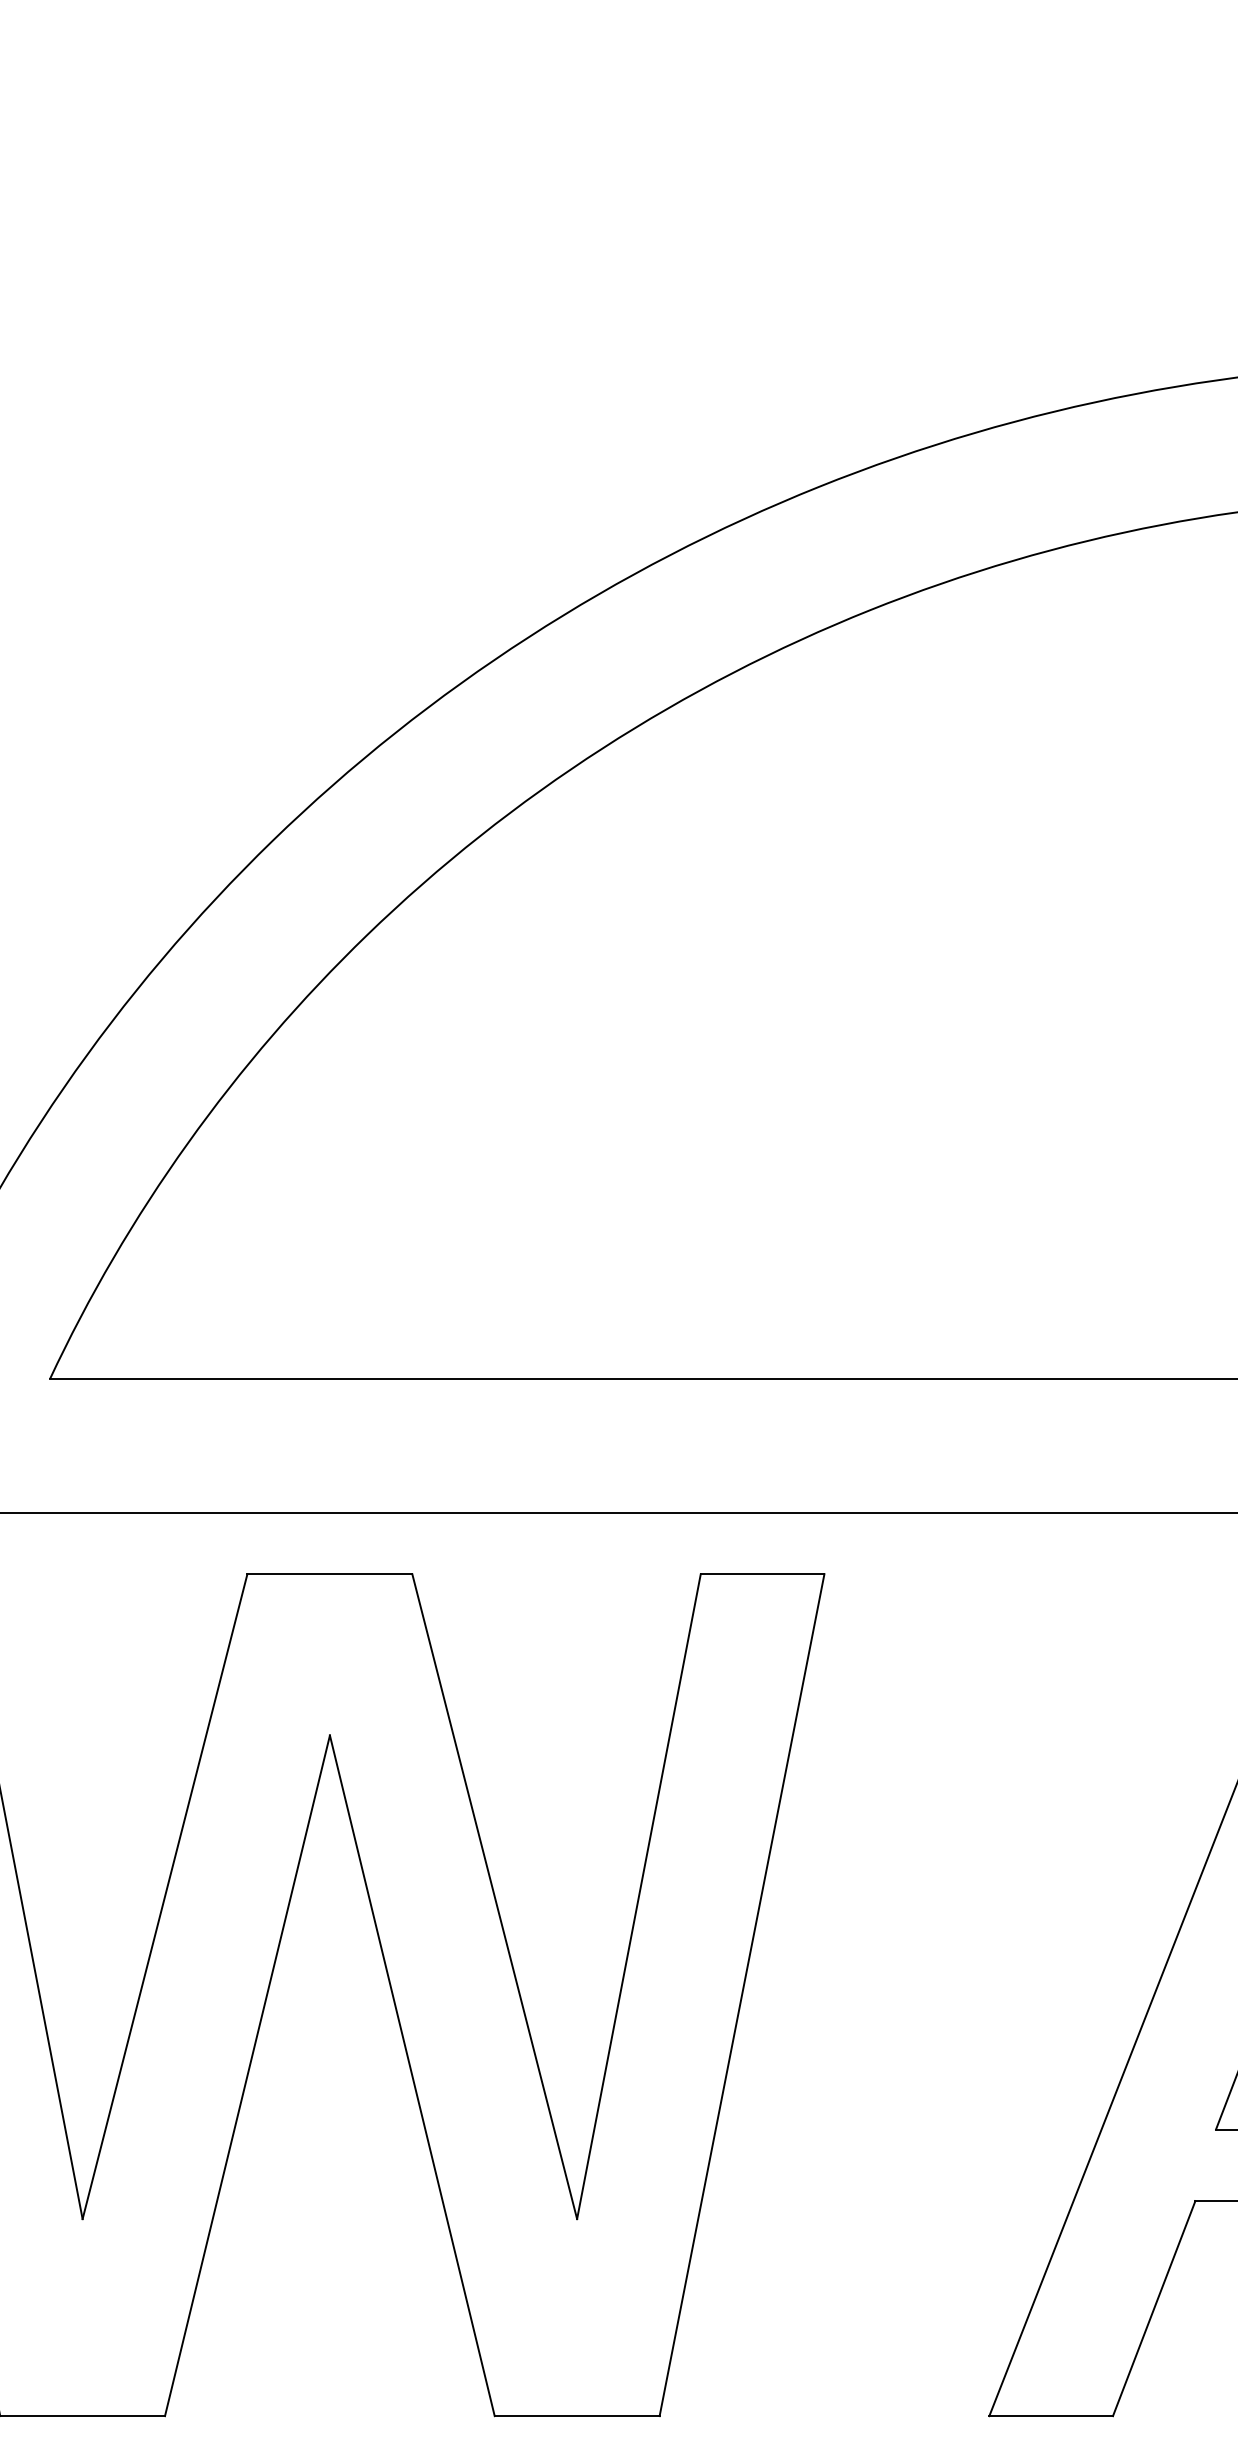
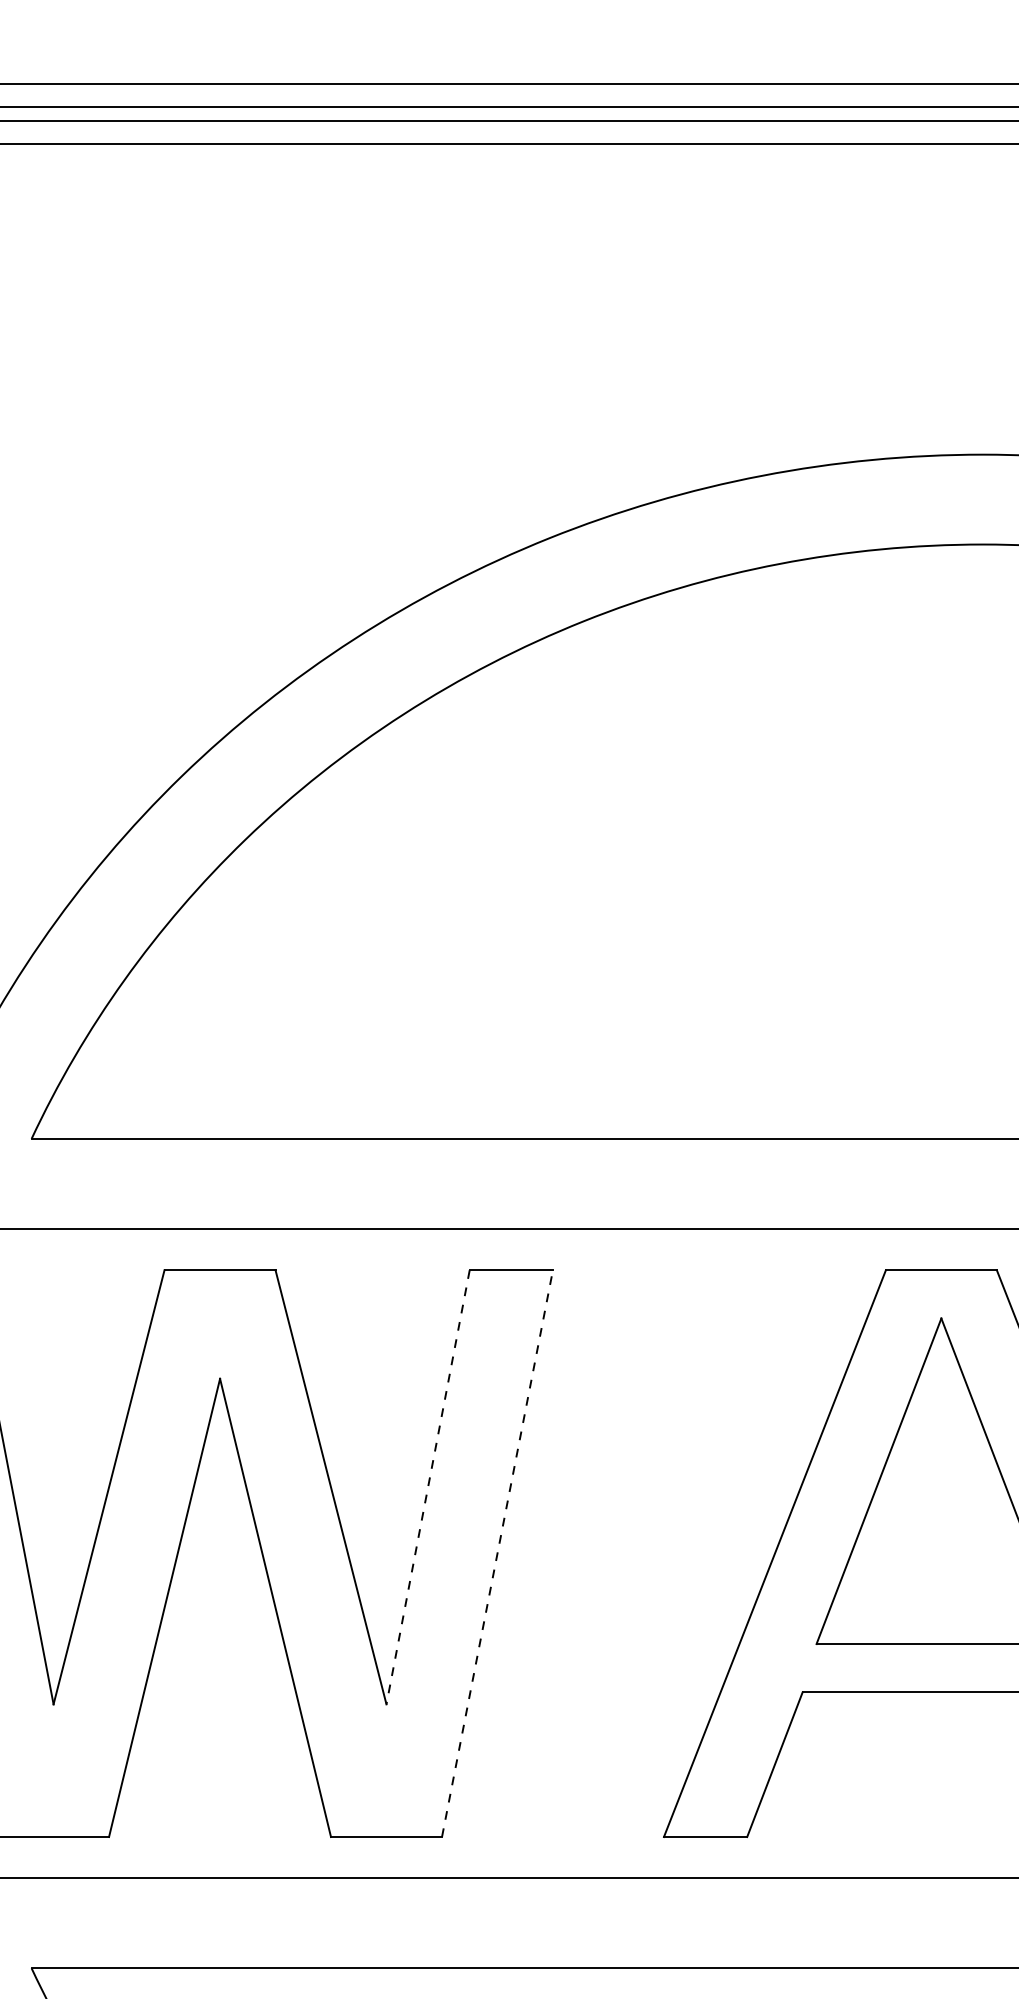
line: (639, 1896) -> (428, 1487), solid -> dashed
line: (742, 1994) -> (497, 1553), solid -> dashed

